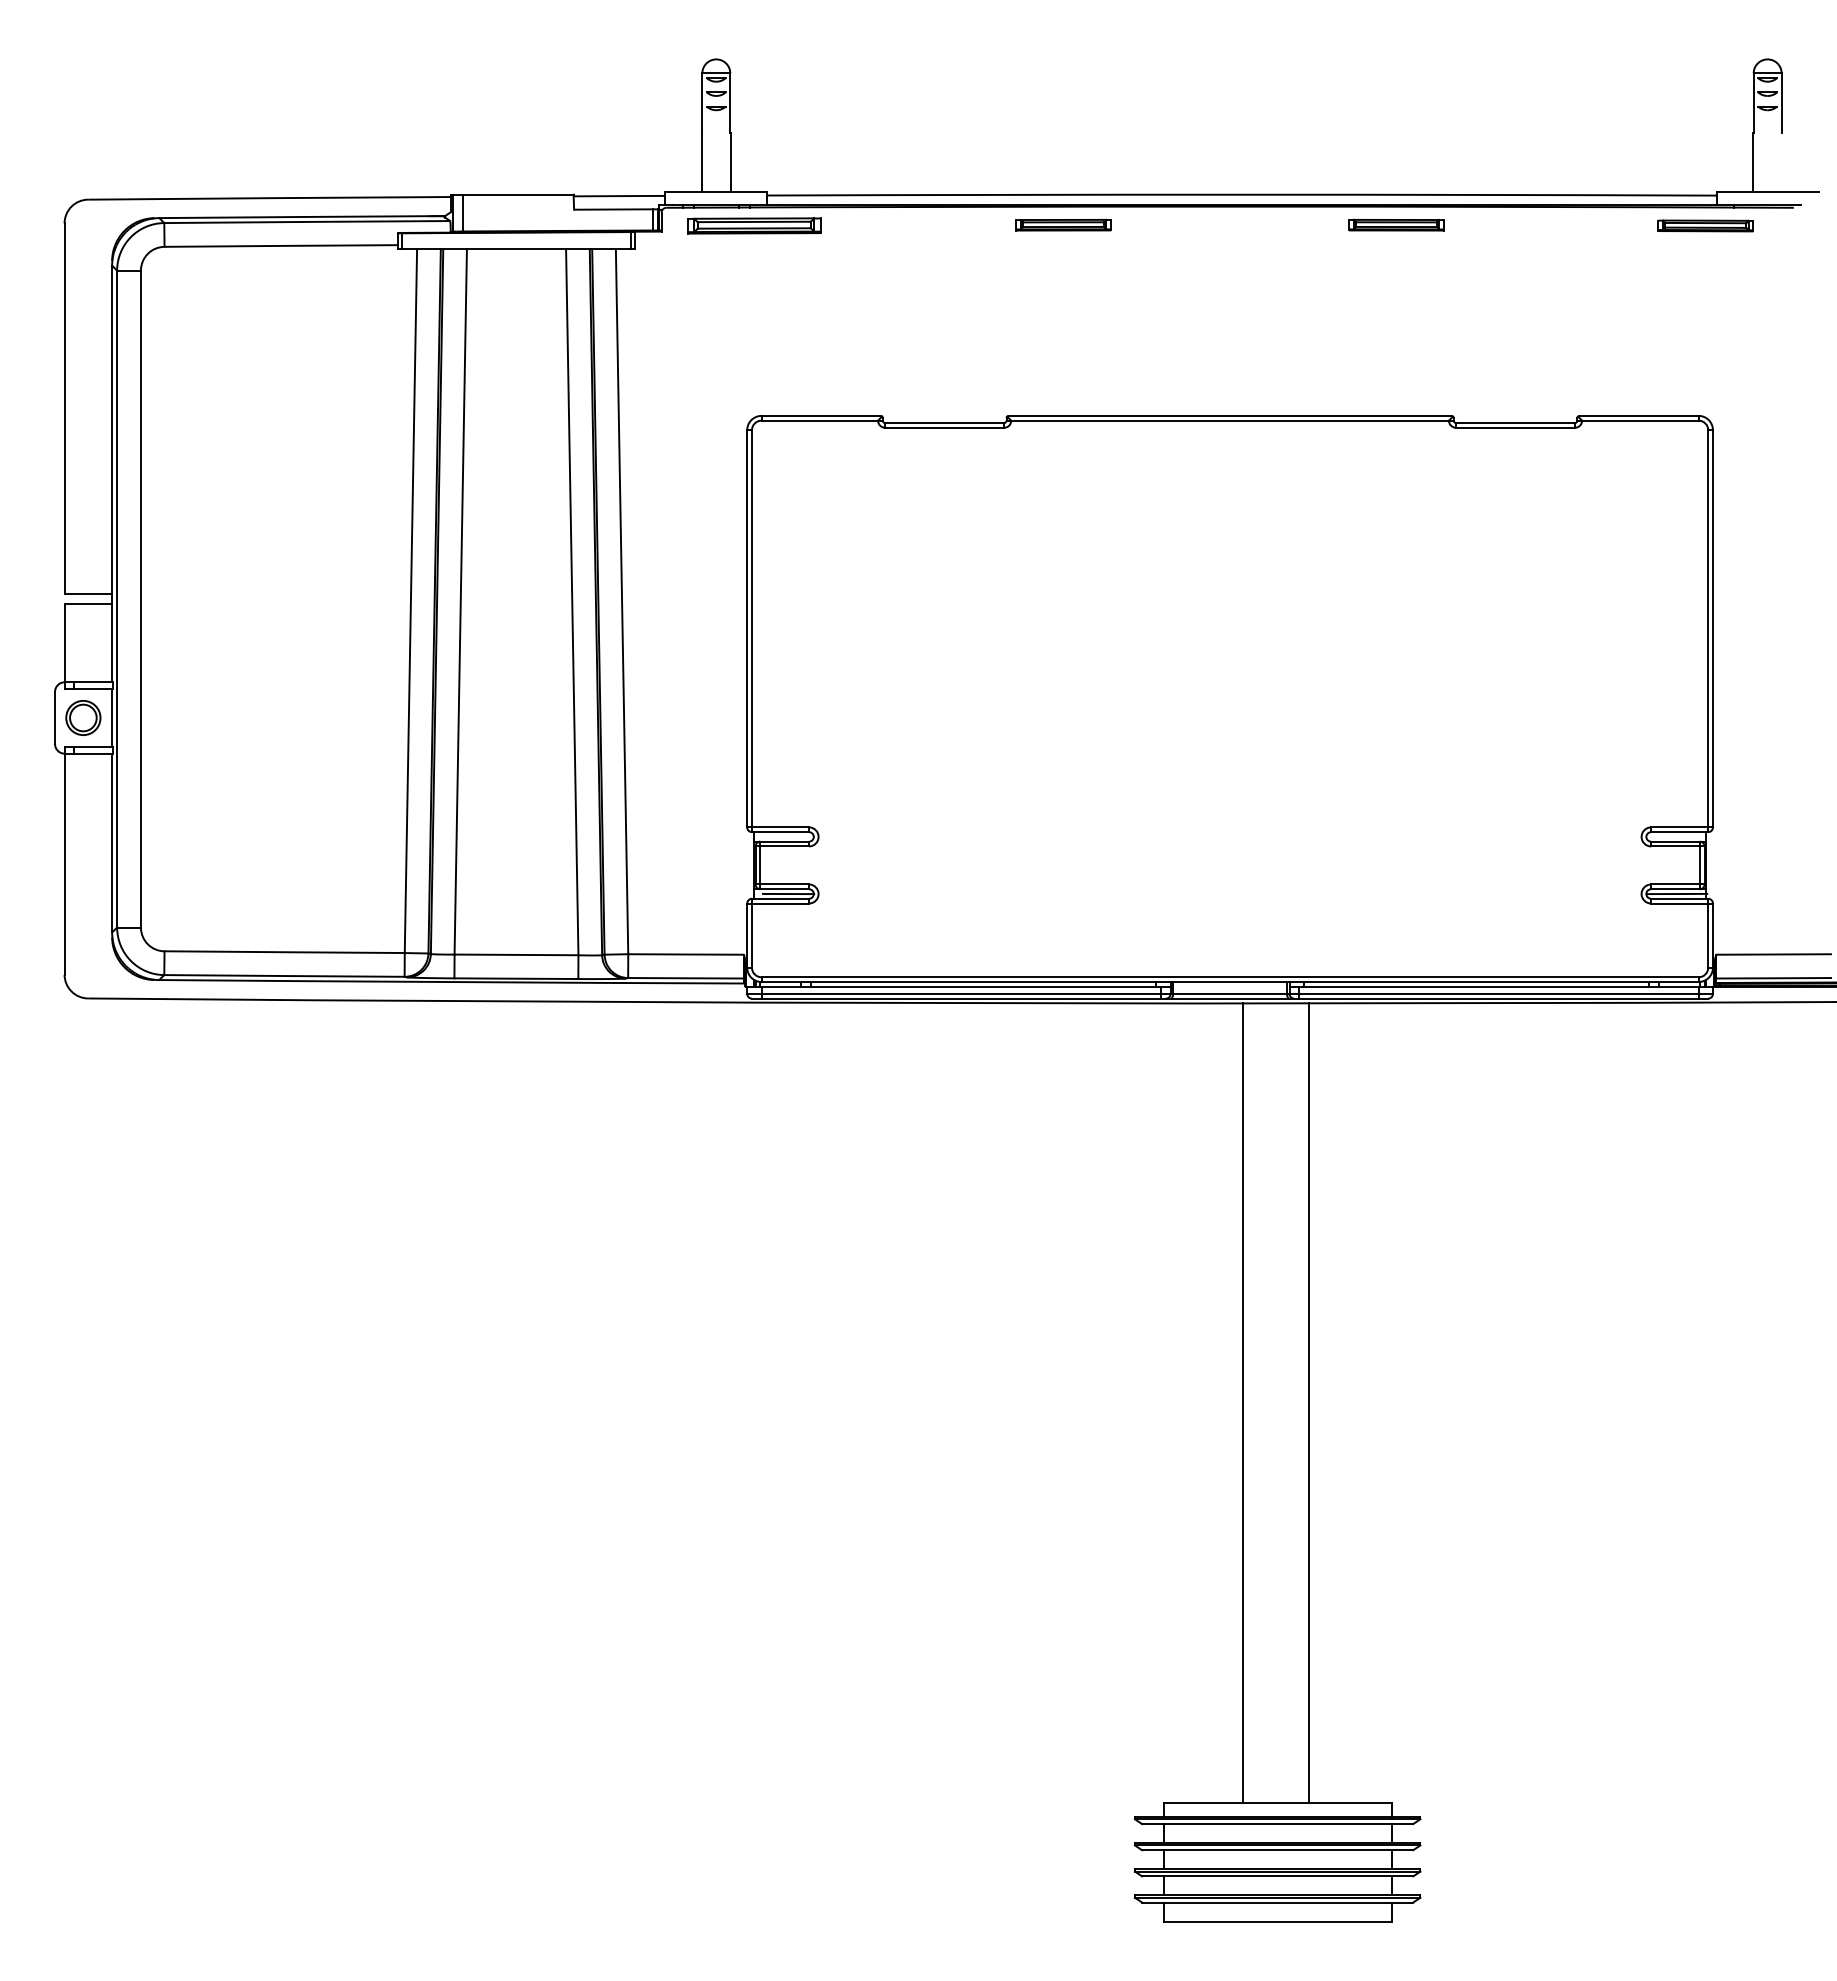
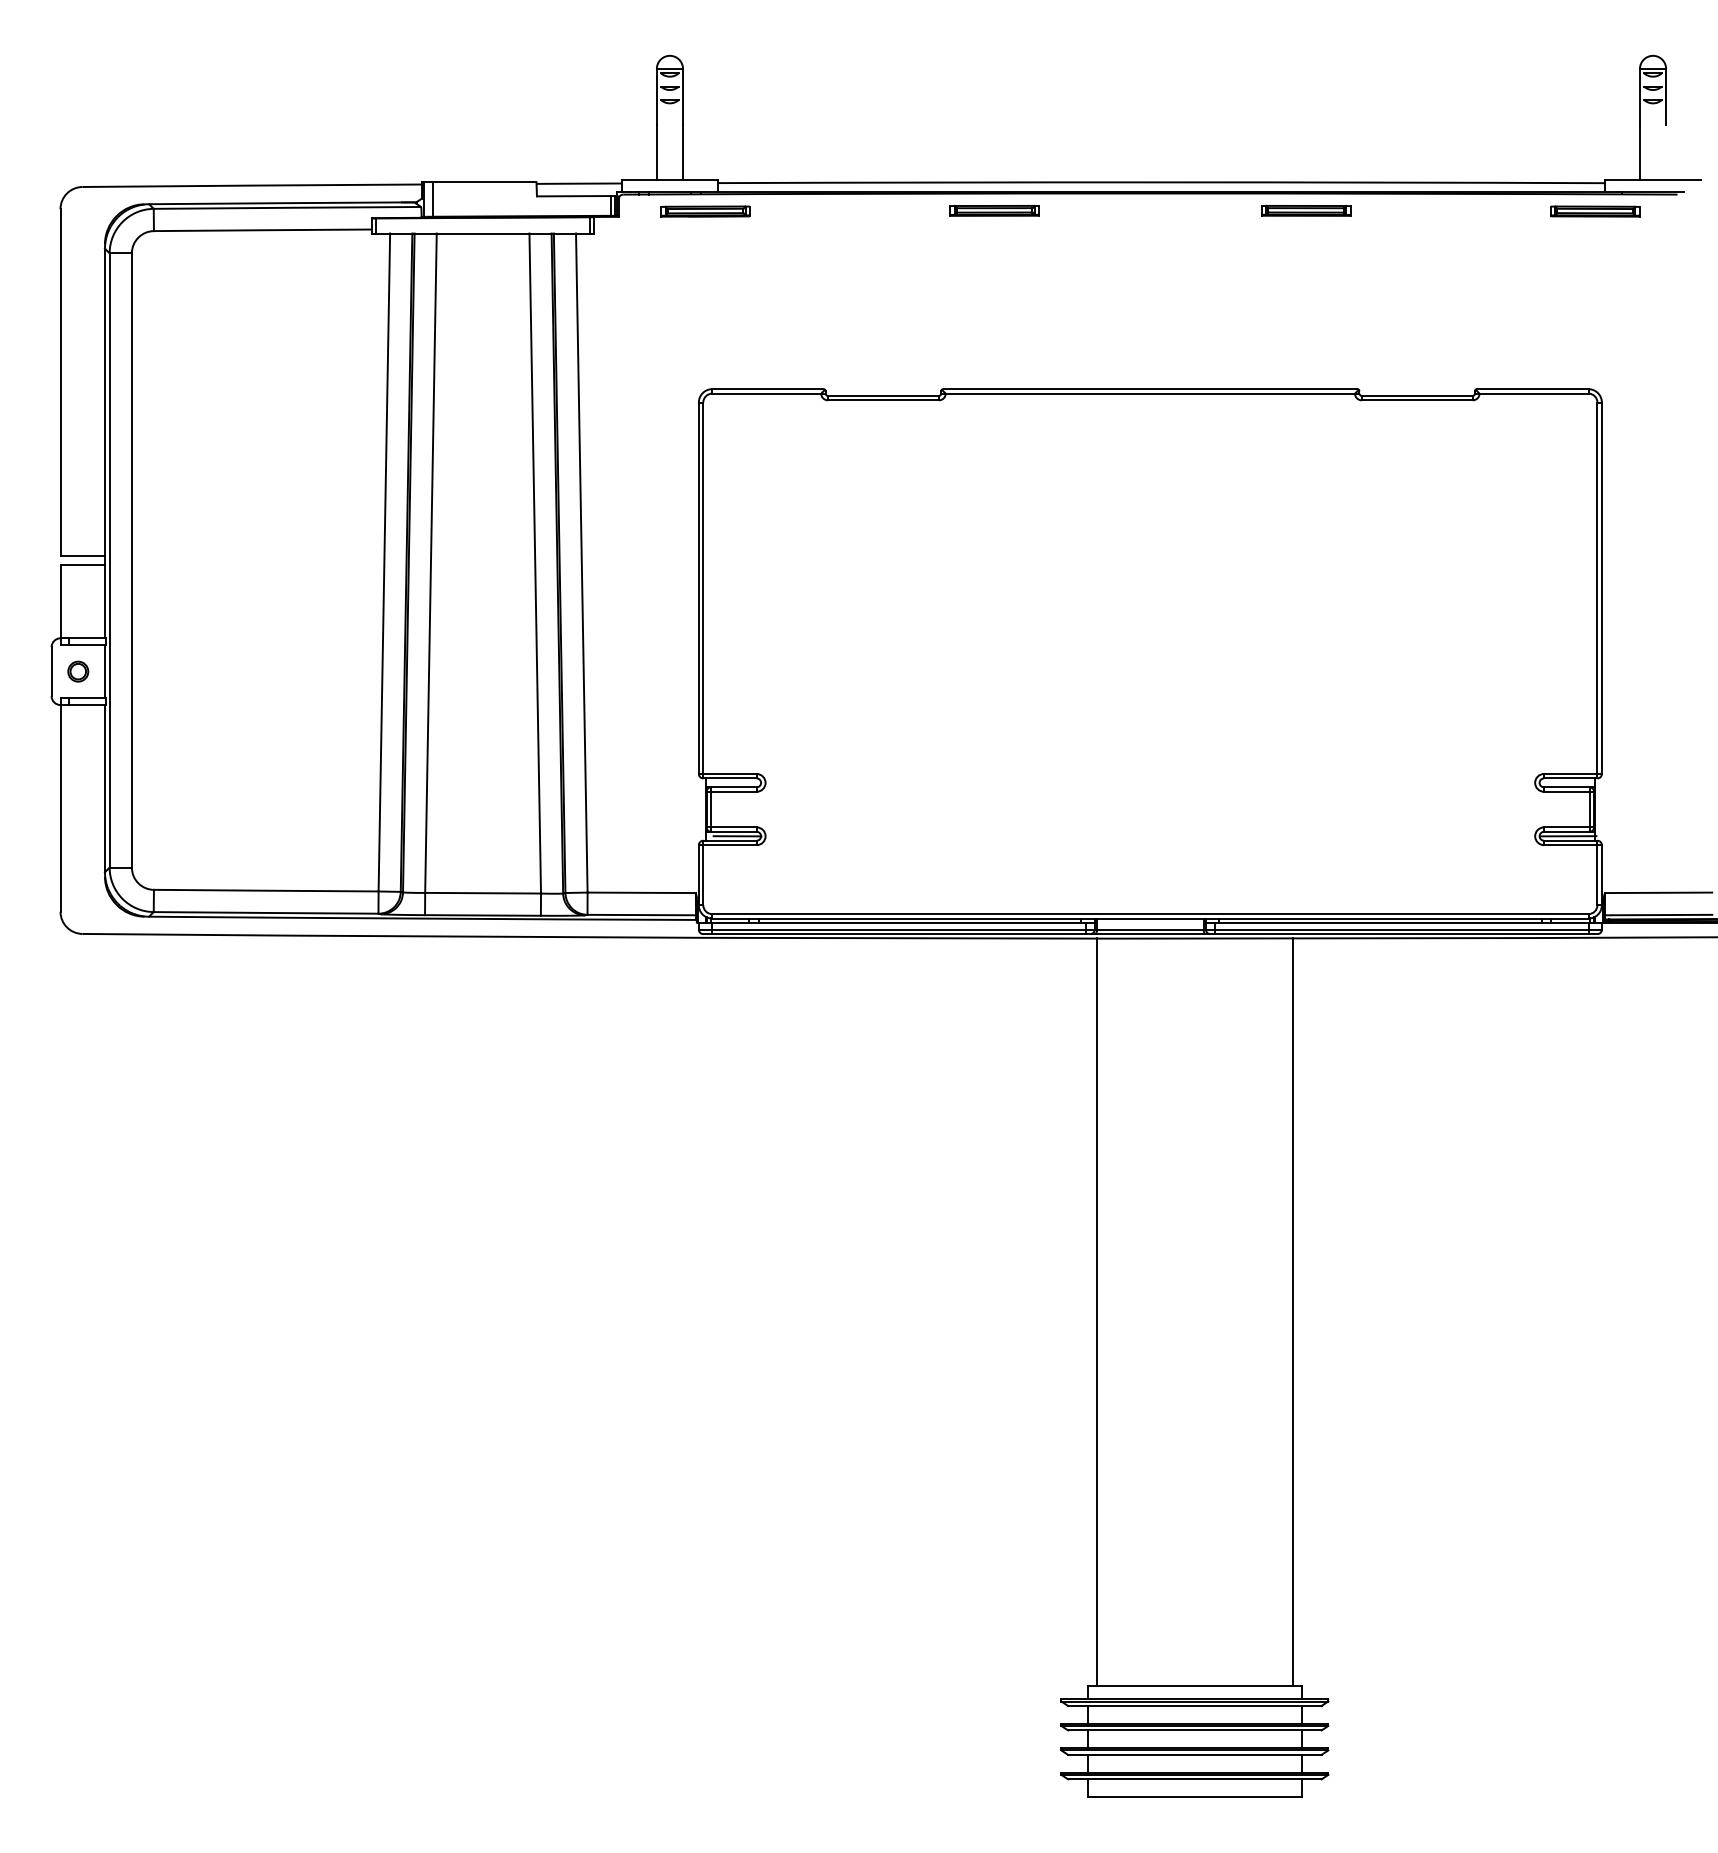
part: (754, 225) -> (705, 211), size x0.71
part: (83, 717) -> (78, 671), size x0.62
line: (1243, 1402) -> (1097, 1311), moved
line: (1309, 1402) -> (1292, 1311), moved

